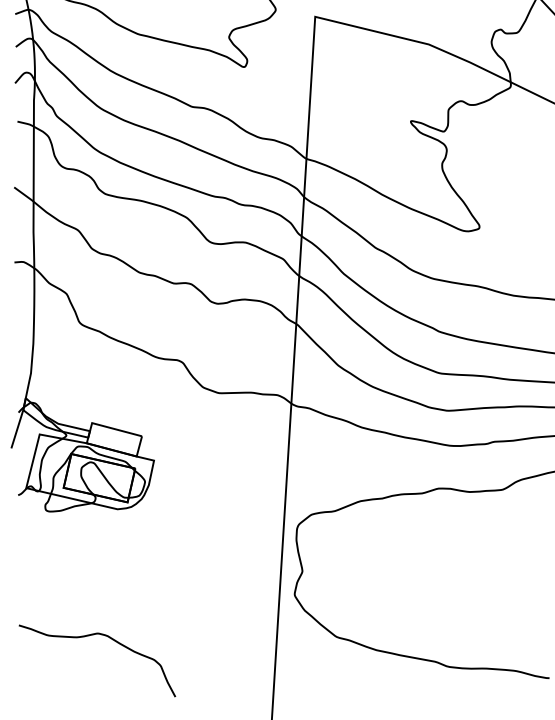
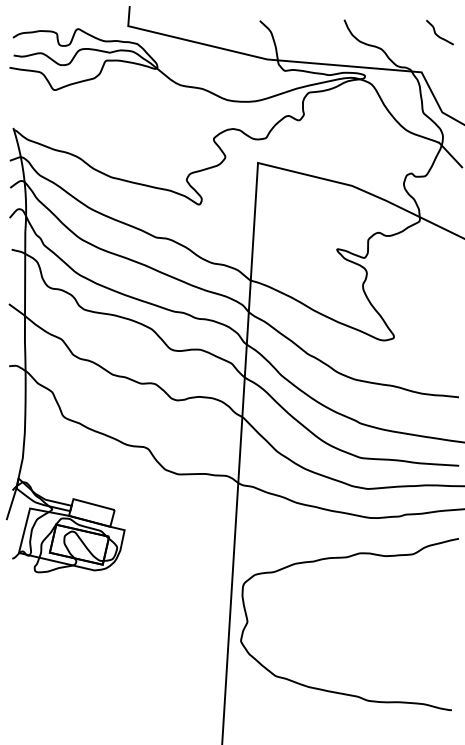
curve: (109, 638) -> (87, 677), removed

